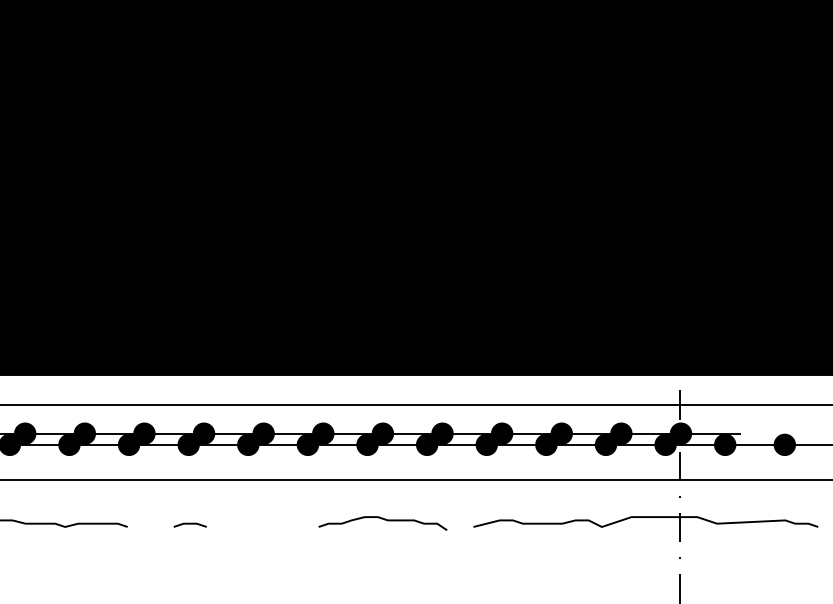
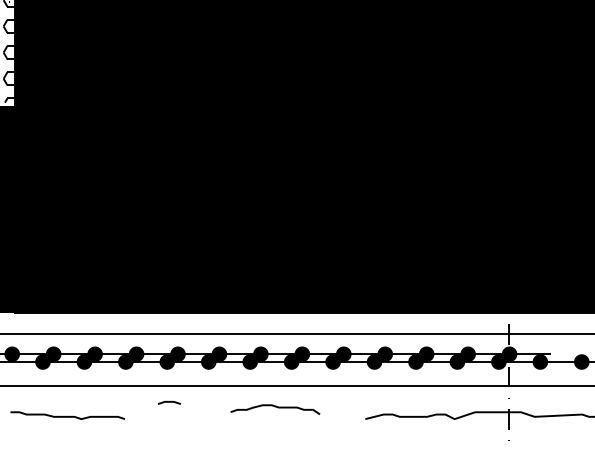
curve: (383, 520) -> (275, 407), moved
line: (188, 524) -> (168, 402), moved

